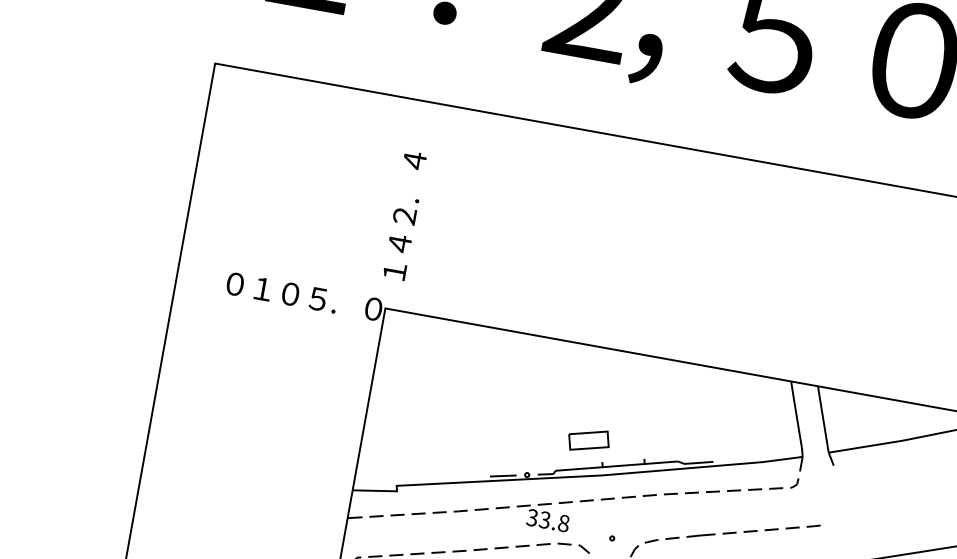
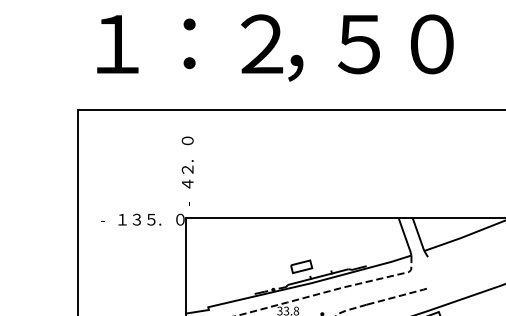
text: (414, 160) -> (187, 140), ４ -> ０
text: (394, 272) -> (187, 199), １ -> -
text: (232, 283) -> (106, 219), ０ -> -
text: (289, 293) -> (136, 219), ０ -> ３

